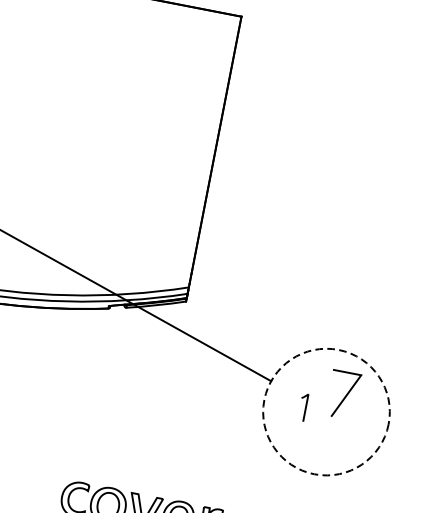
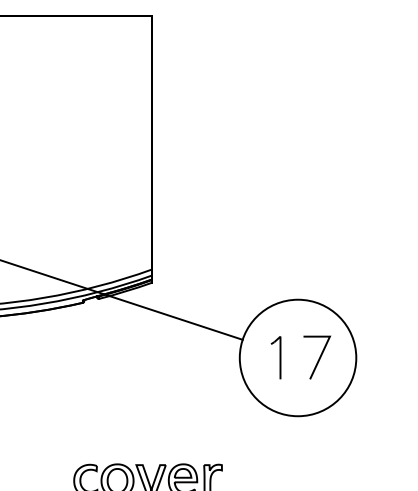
line: (344, 396) -> (318, 358), moved
part: (302, 406) -> (275, 357), size x1.67
circle: (326, 411) -> (297, 357), dashed -> solid

